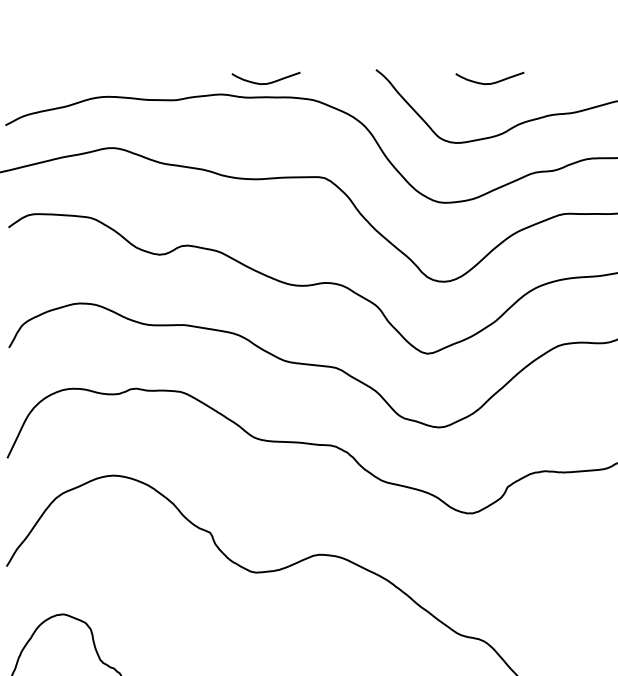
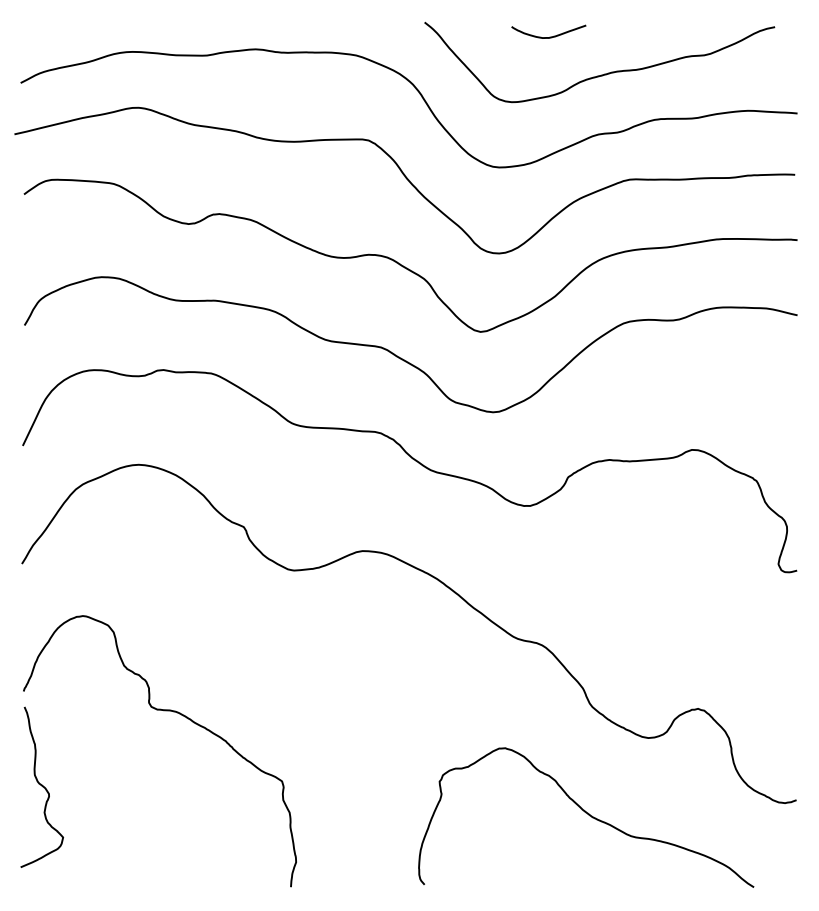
curve: (266, 82) -> (305, 36), removed

